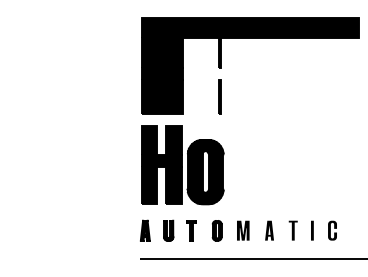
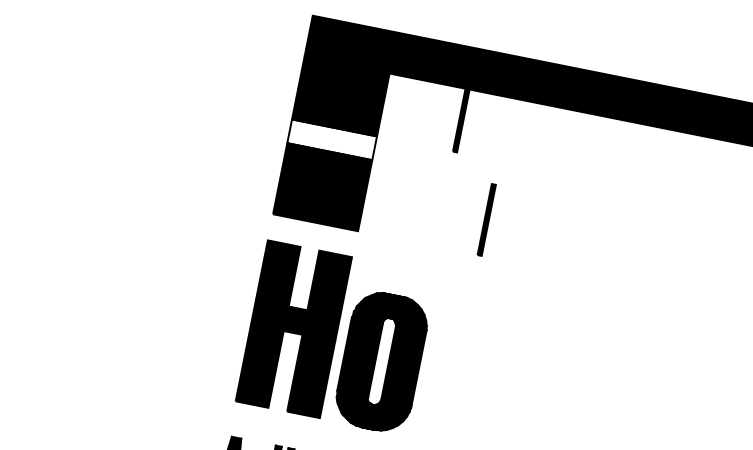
fill: (161, 73) -> (331, 138), removed
line: (219, 96) -> (485, 219), moved

